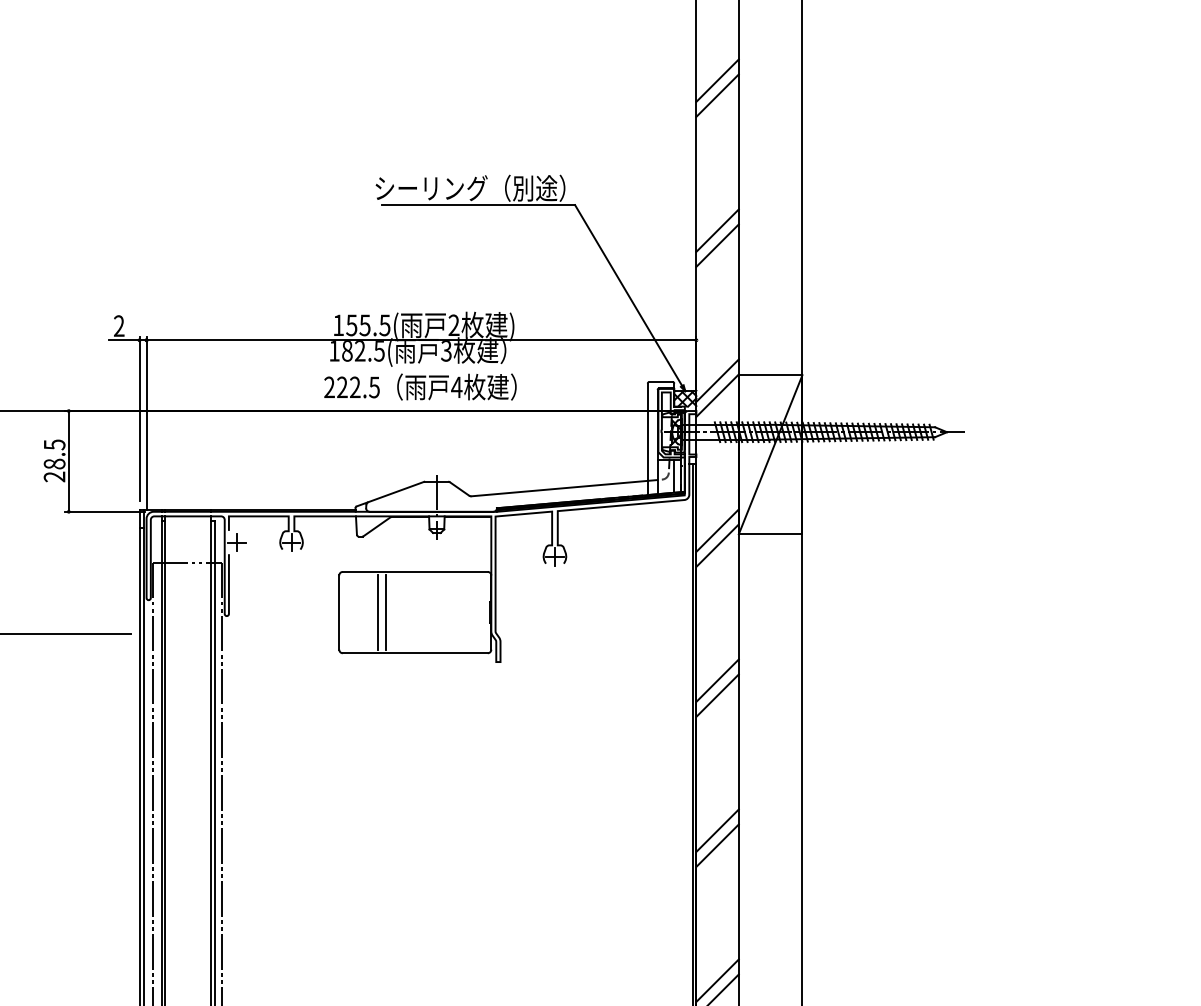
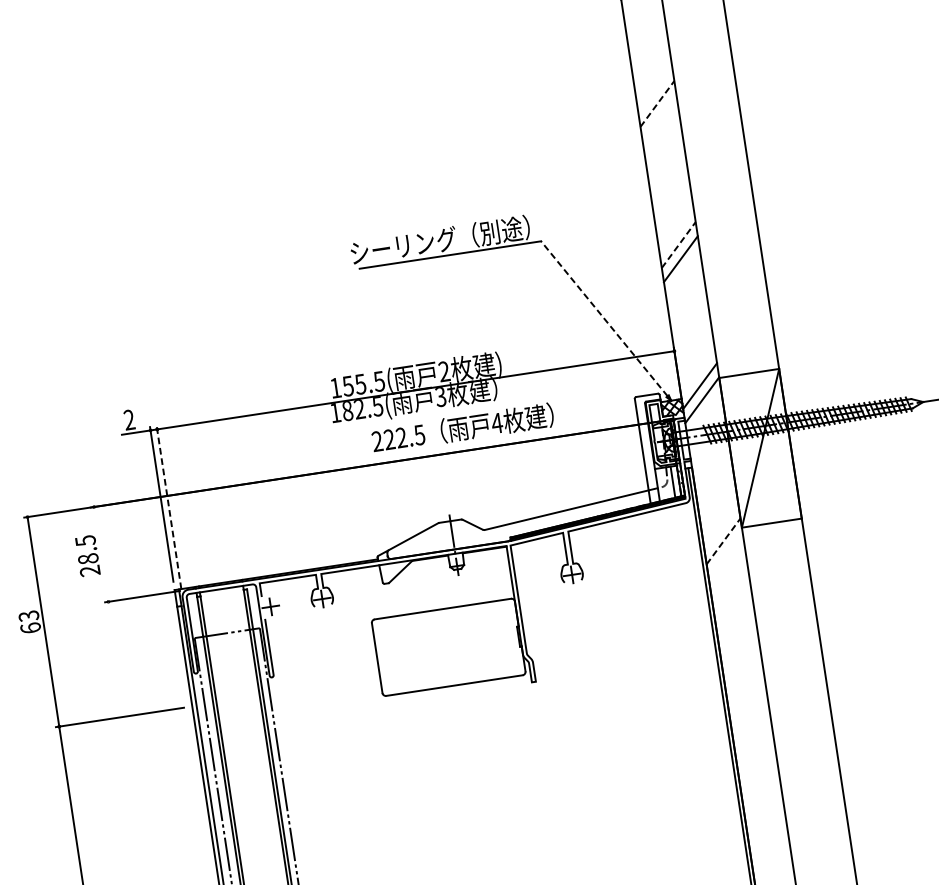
line: (717, 80) -> (657, 103), solid -> dashed
line: (717, 95) -> (659, 117), removed
line: (717, 230) -> (678, 244), solid -> dashed
line: (628, 295) -> (604, 318), solid -> dashed
text: (420, 386) -> (462, 427), moved
line: (146, 423) -> (168, 507), solid -> dashed
line: (68, 461) -> (101, 554), removed
line: (717, 530) -> (721, 527), removed
line: (717, 545) -> (723, 541), solid -> dashed
line: (377, 612) -> (413, 652), removed
line: (385, 612) -> (420, 651), removed
line: (717, 680) -> (742, 668), removed
line: (717, 695) -> (744, 682), removed
line: (717, 830) -> (764, 809), removed
line: (717, 845) -> (766, 823), removed

